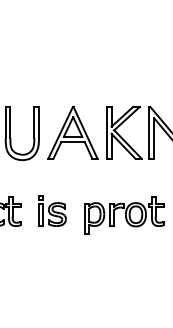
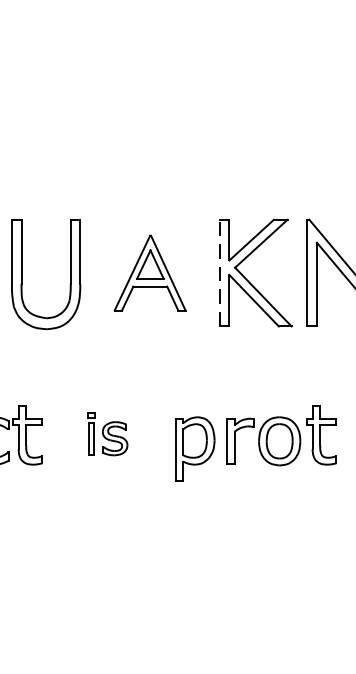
part: (72, 132) -> (149, 272), size x0.7
line: (106, 132) -> (219, 272), solid -> dashed
part: (52, 210) -> (108, 432), size x0.7

